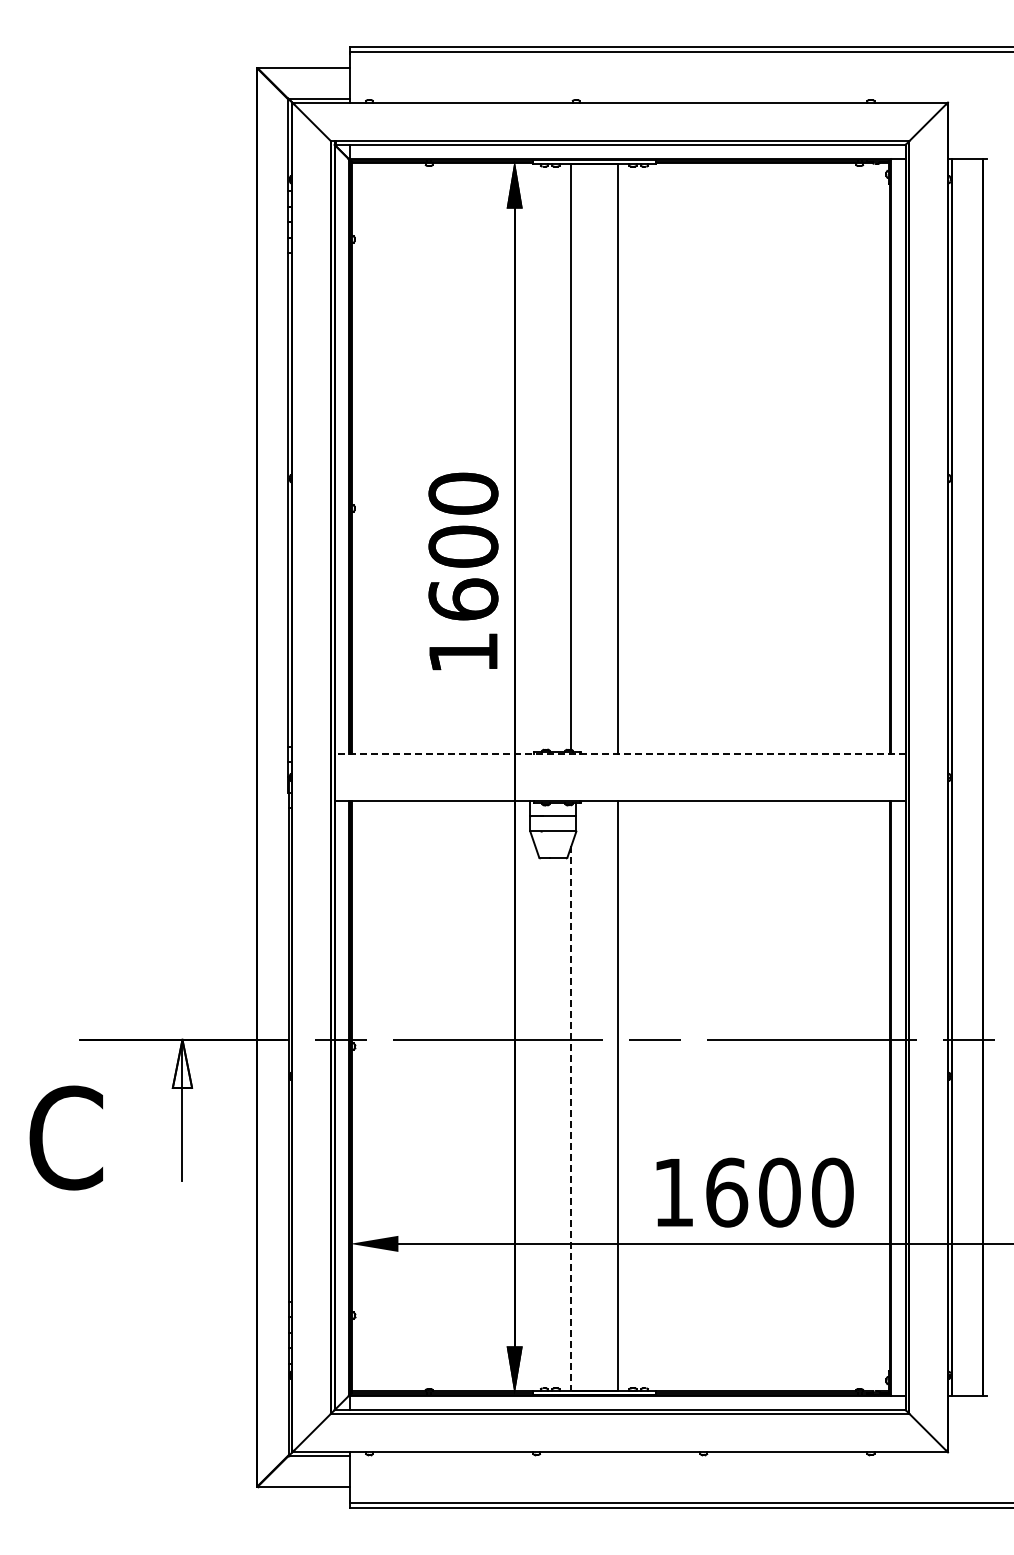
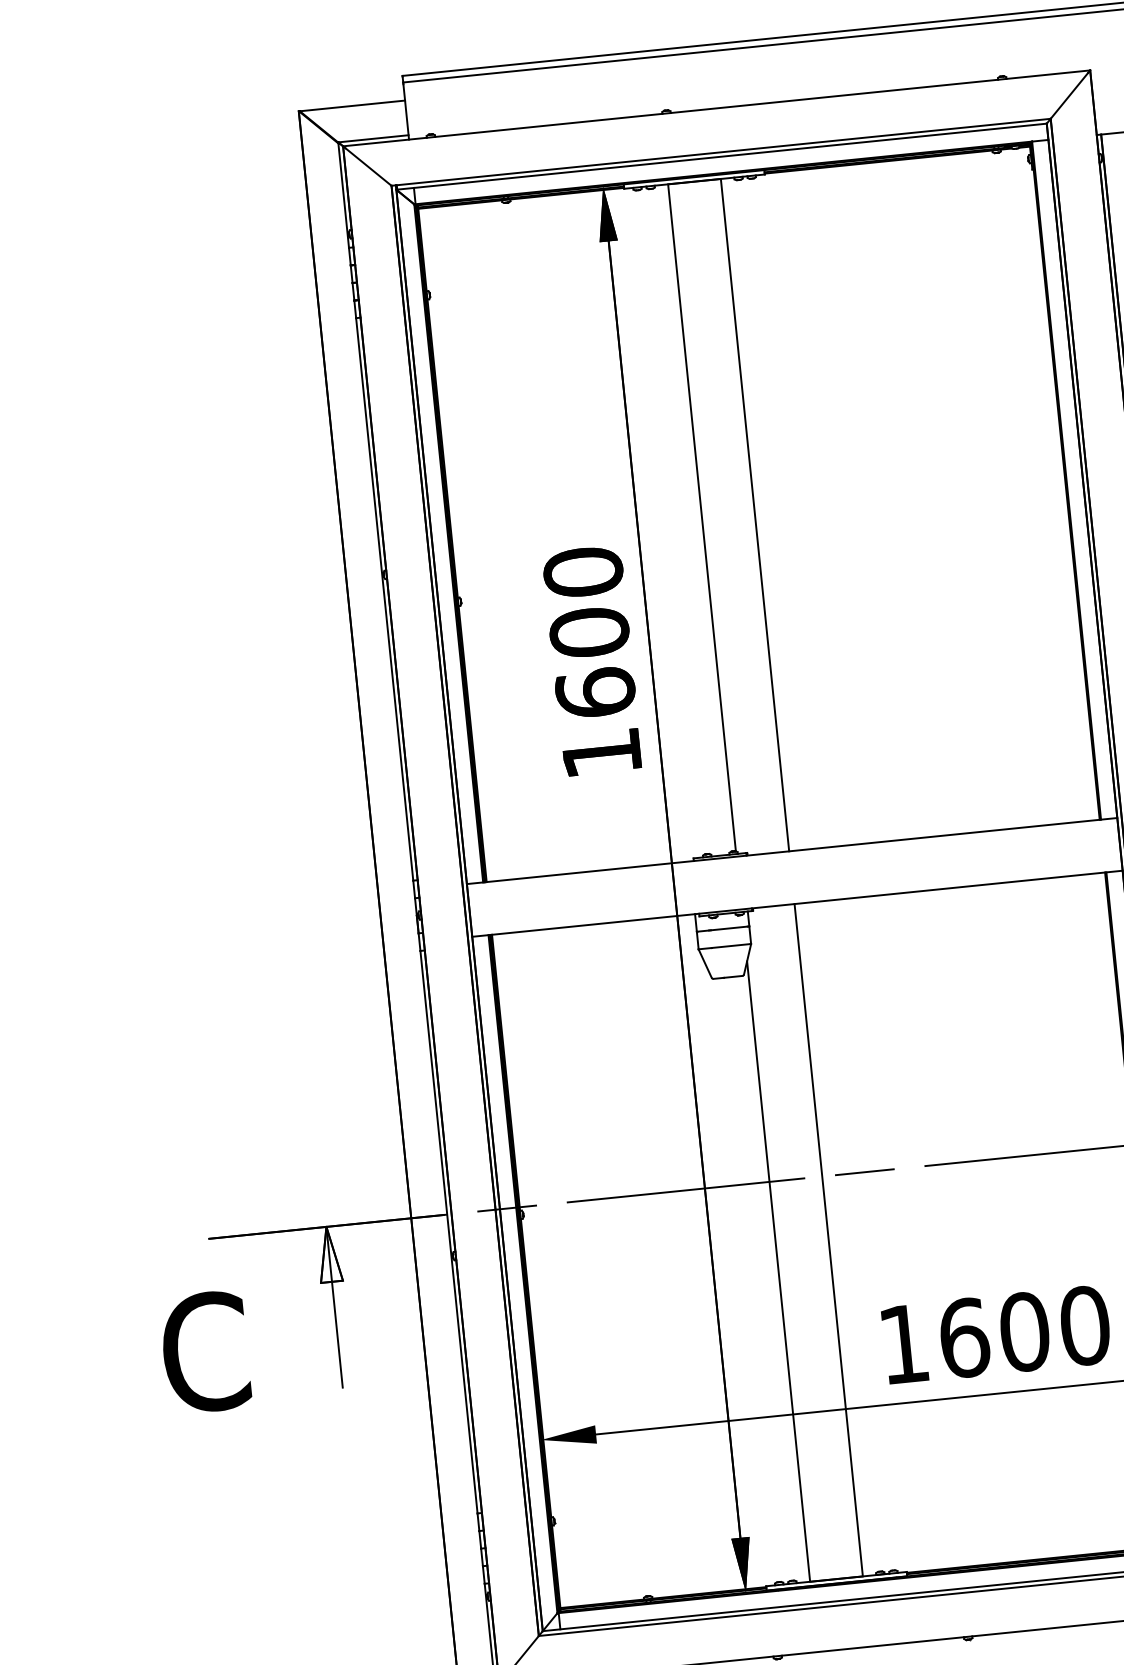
line: (619, 754) -> (791, 851), dashed -> solid
line: (571, 1119) -> (778, 1272), dashed -> solid

